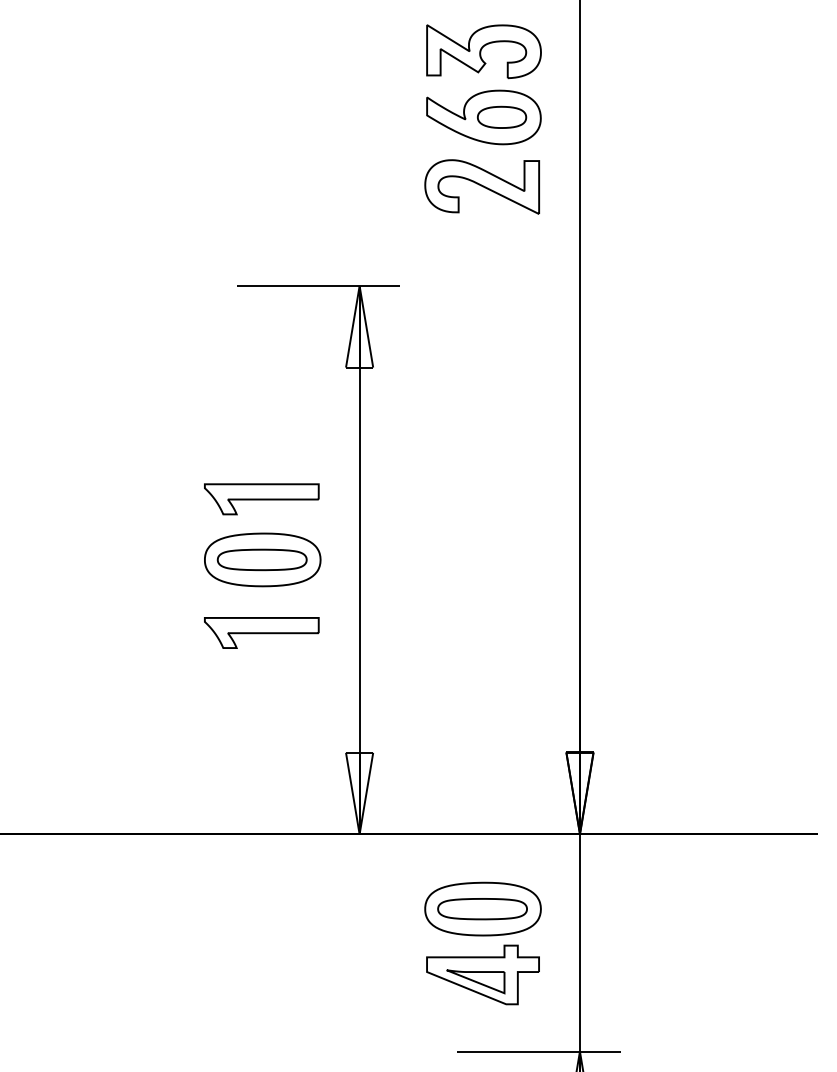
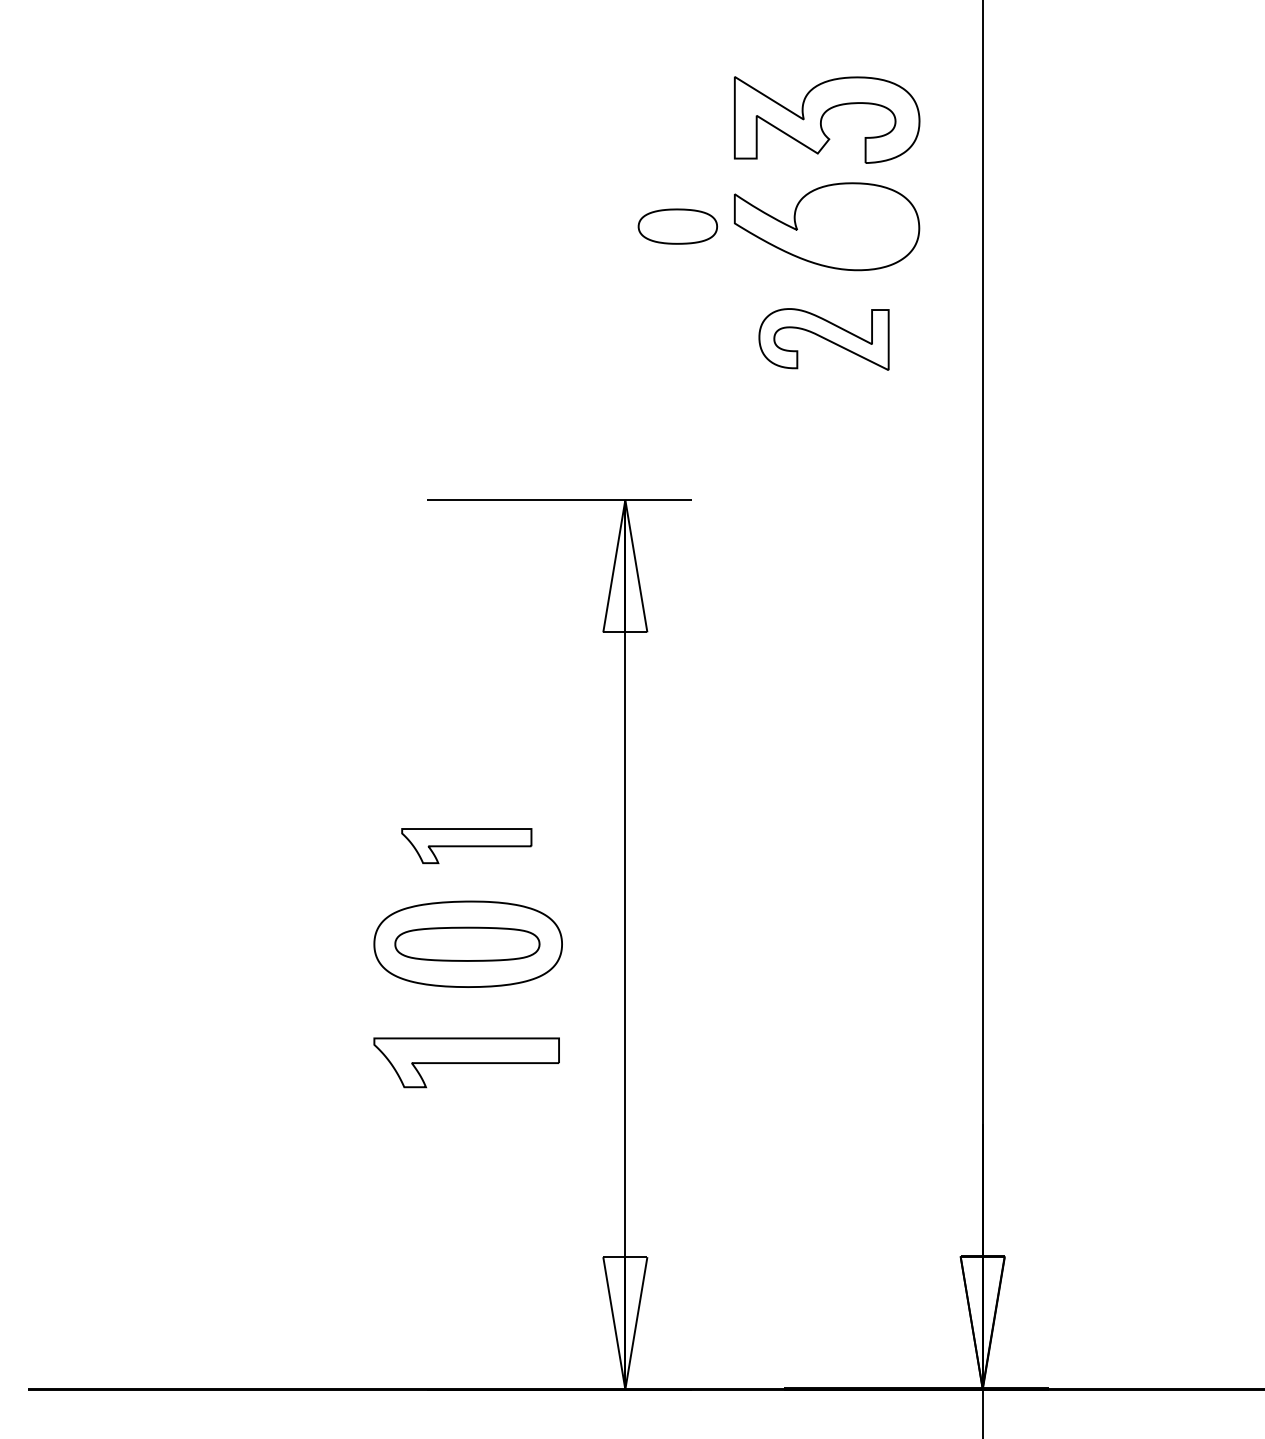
part: (502, 116) -> (678, 225), moved
part: (481, 186) -> (823, 338), size x0.7
part: (261, 499) -> (466, 846), size x0.7

